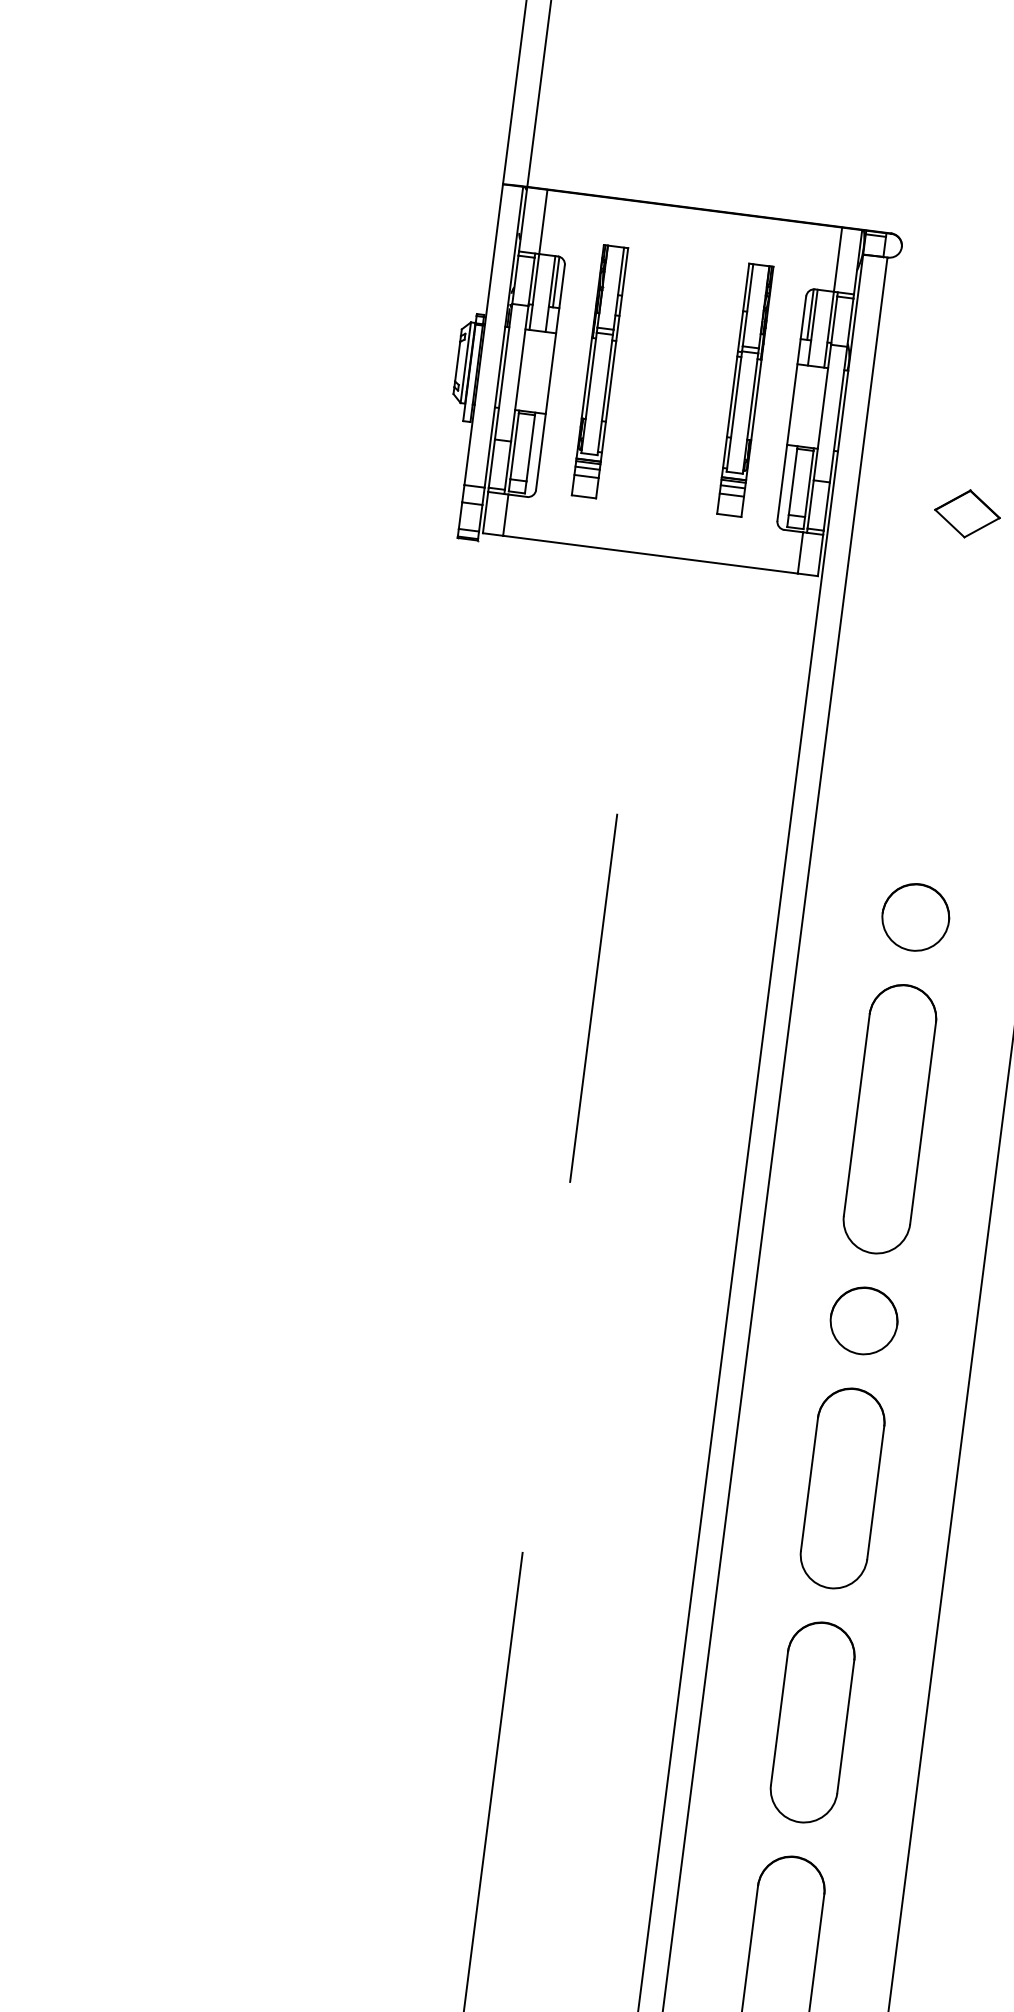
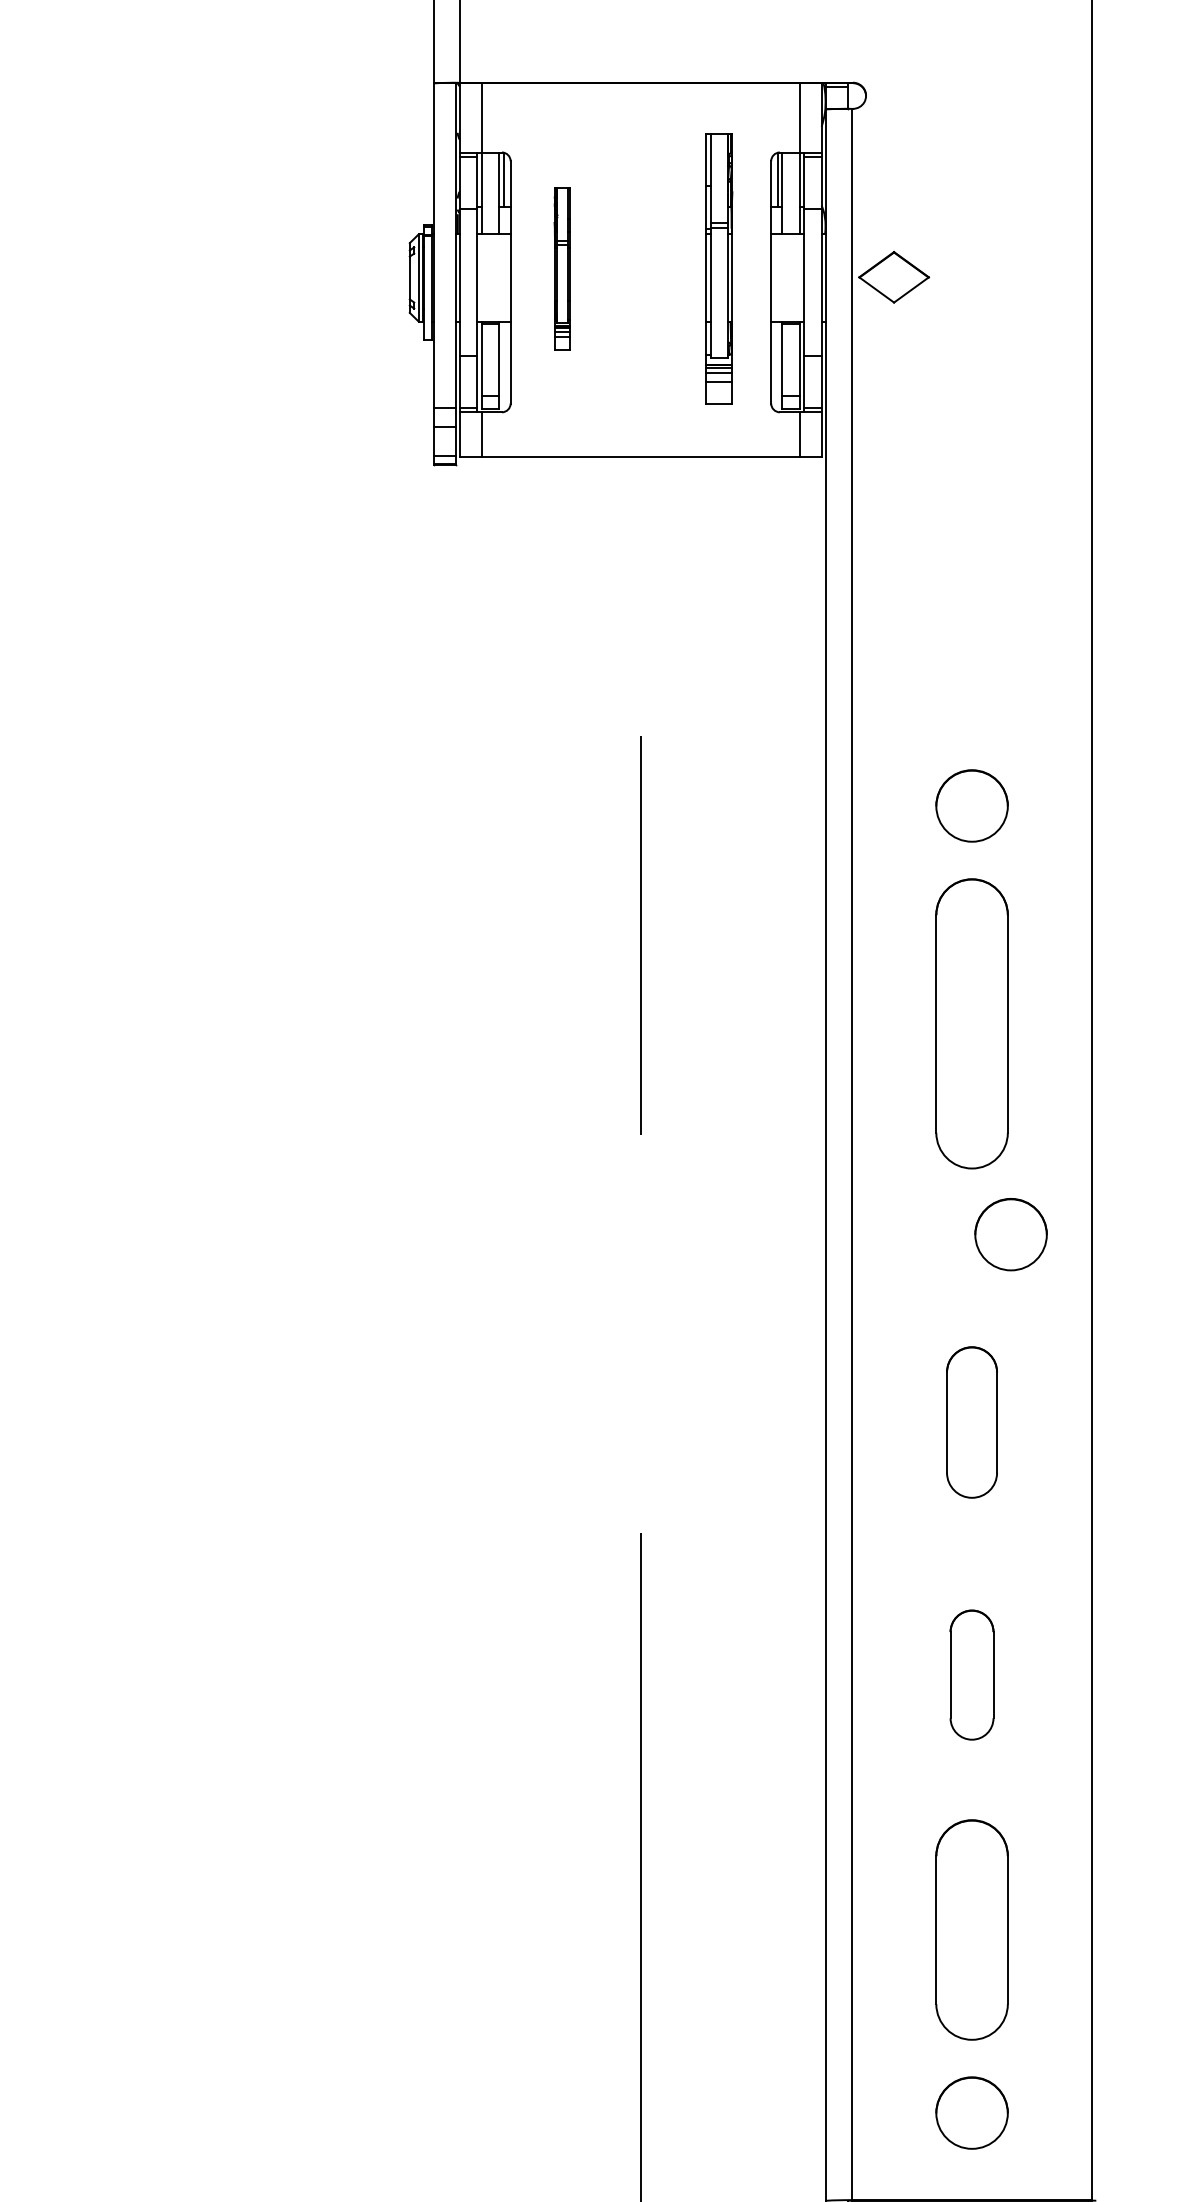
part: (600, 371) -> (562, 268), size x0.6
part: (967, 514) -> (894, 277), moved
circle: (863, 1320) -> (1010, 1234), moved
part: (842, 1488) -> (971, 1422), size x0.7
part: (812, 1721) -> (971, 1674), size x0.6

